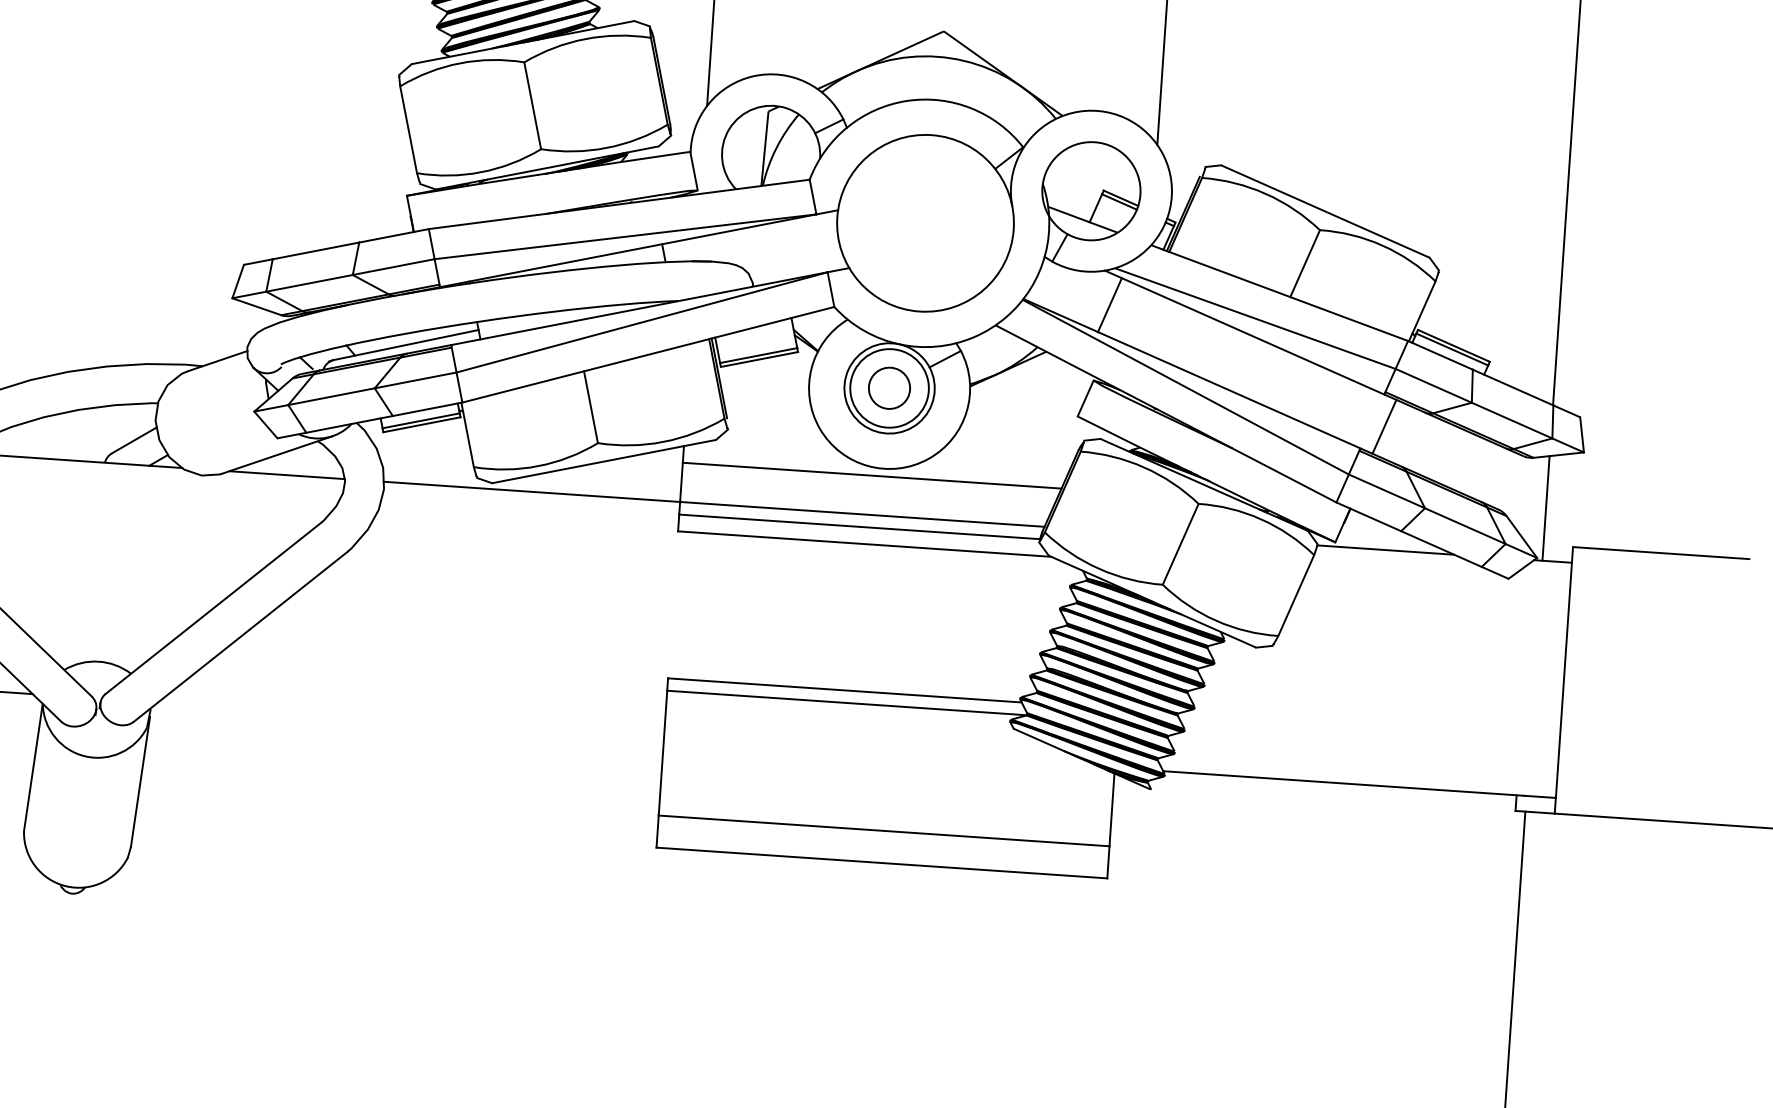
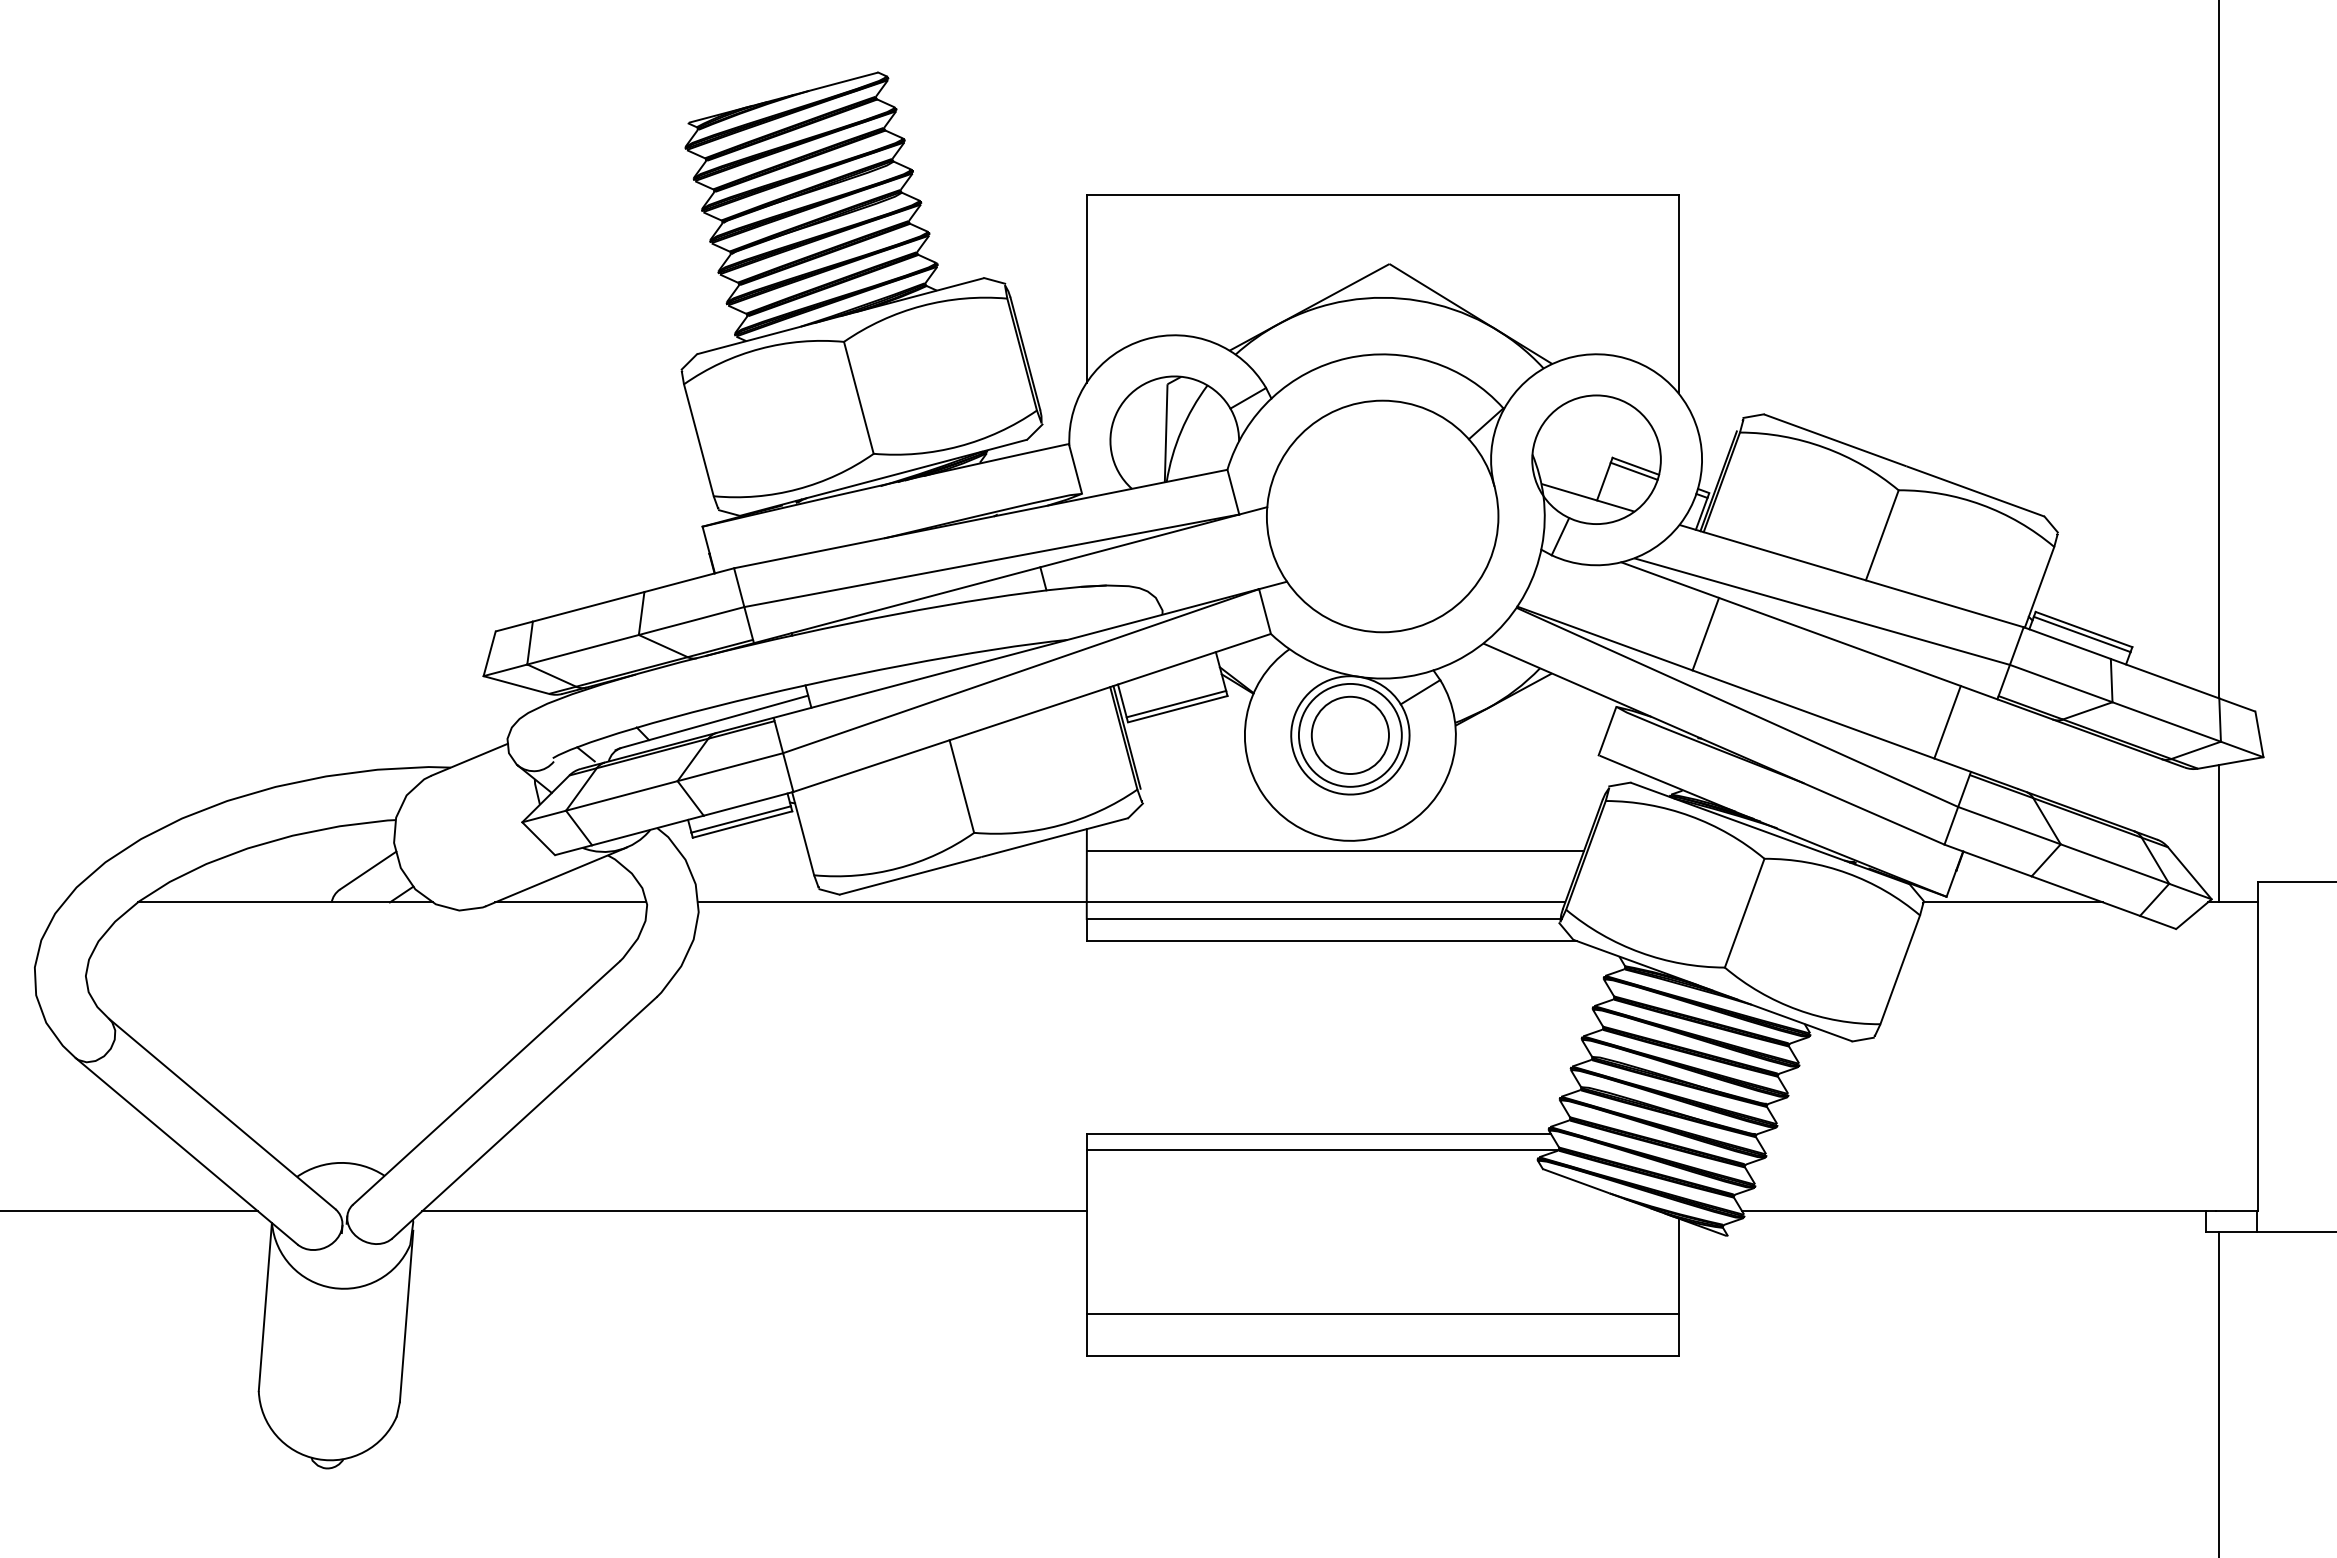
line: (1109, 304) -> (1705, 633), moved
circle: (888, 387) -> (1349, 734), size x1.43
line: (1384, 426) -> (1947, 722), moved
line: (410, 720) -> (754, 1211), added

